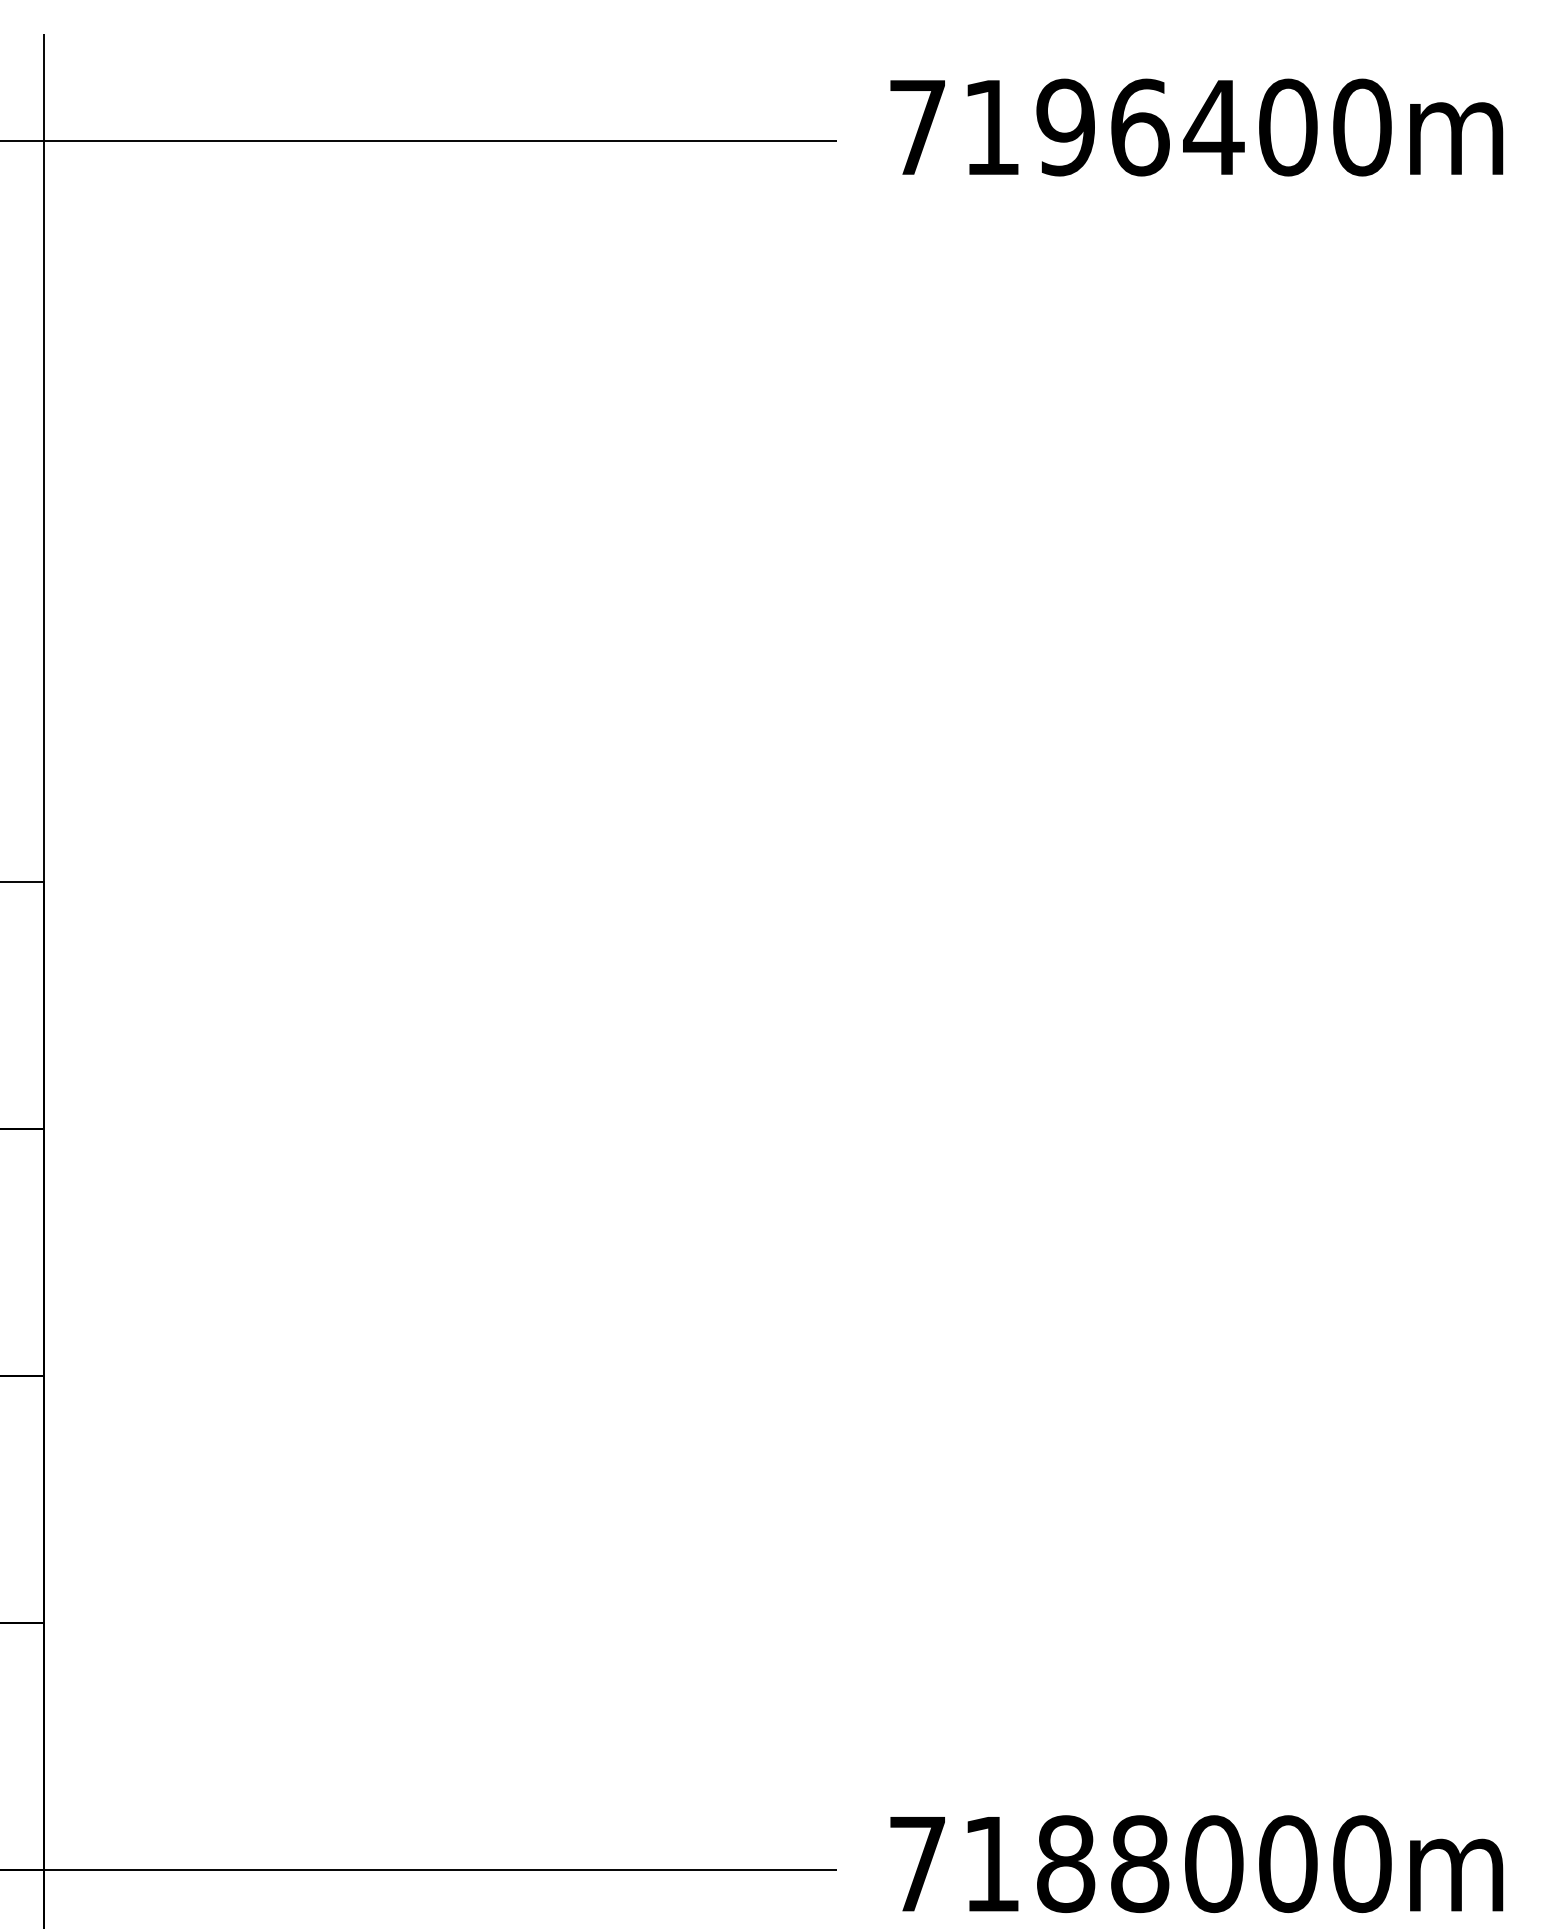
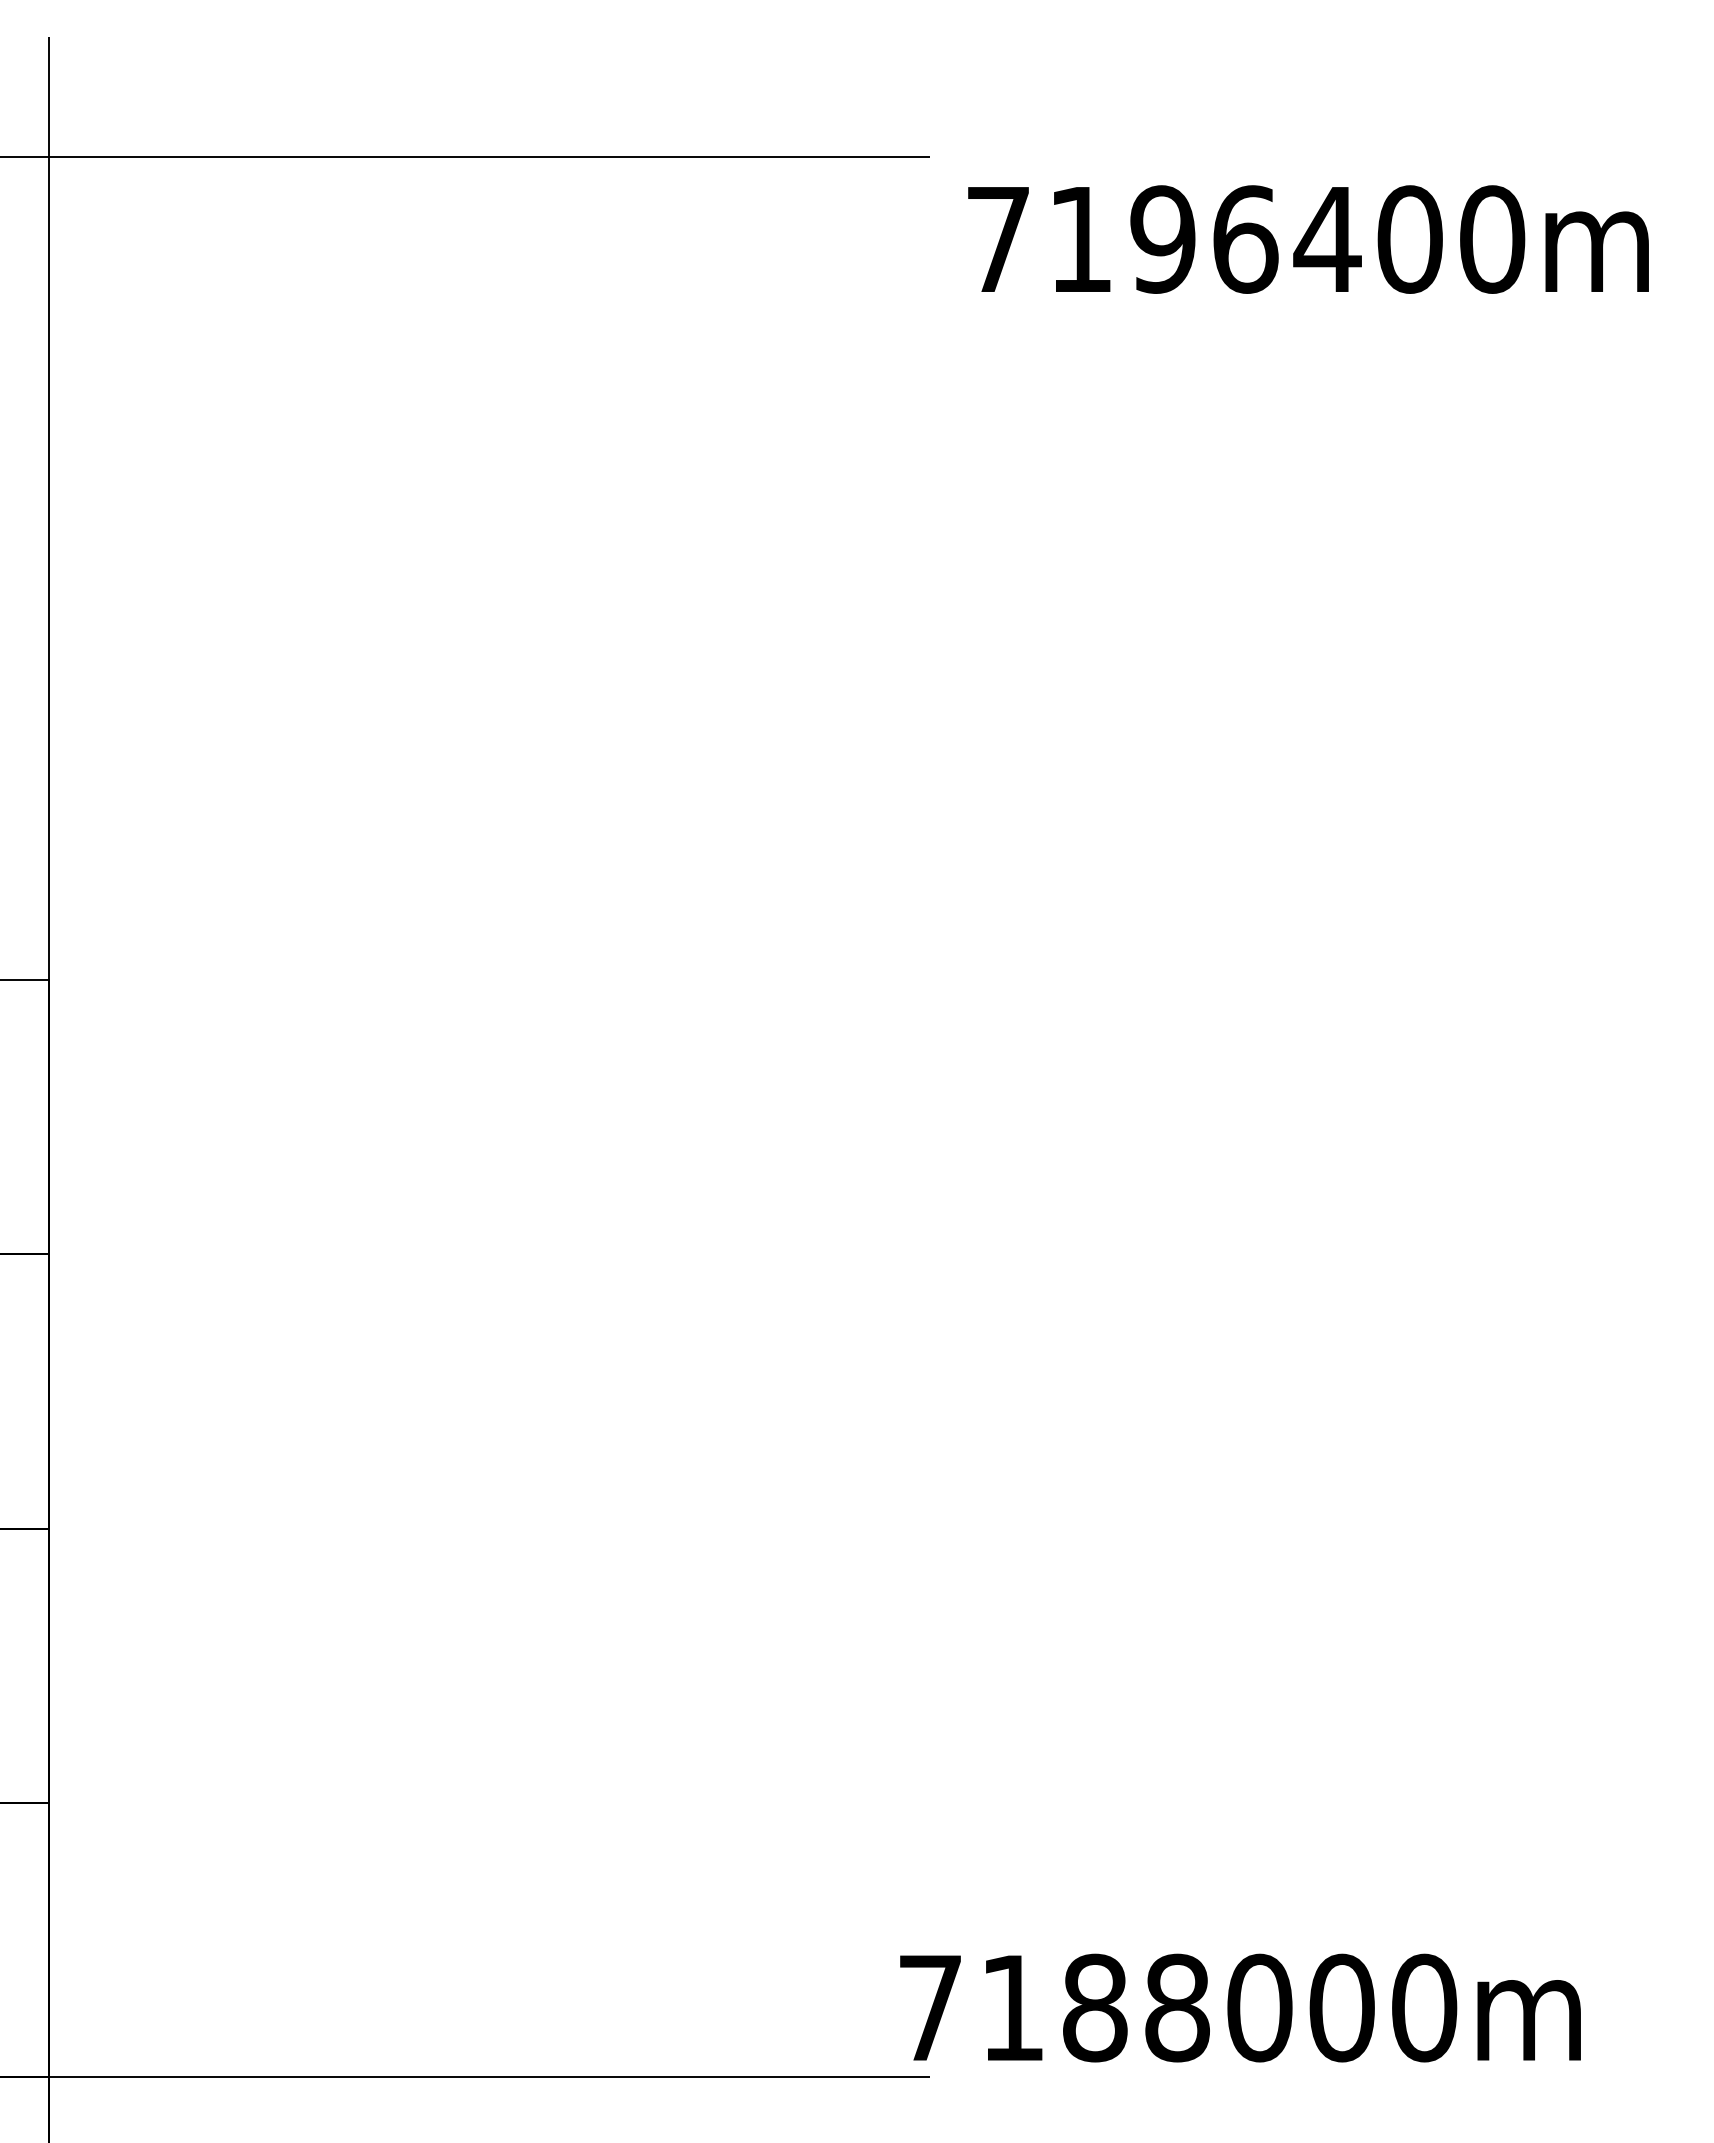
text: (1196, 127) -> (1308, 239), moved
text: (1196, 1863) -> (1240, 2007), moved

